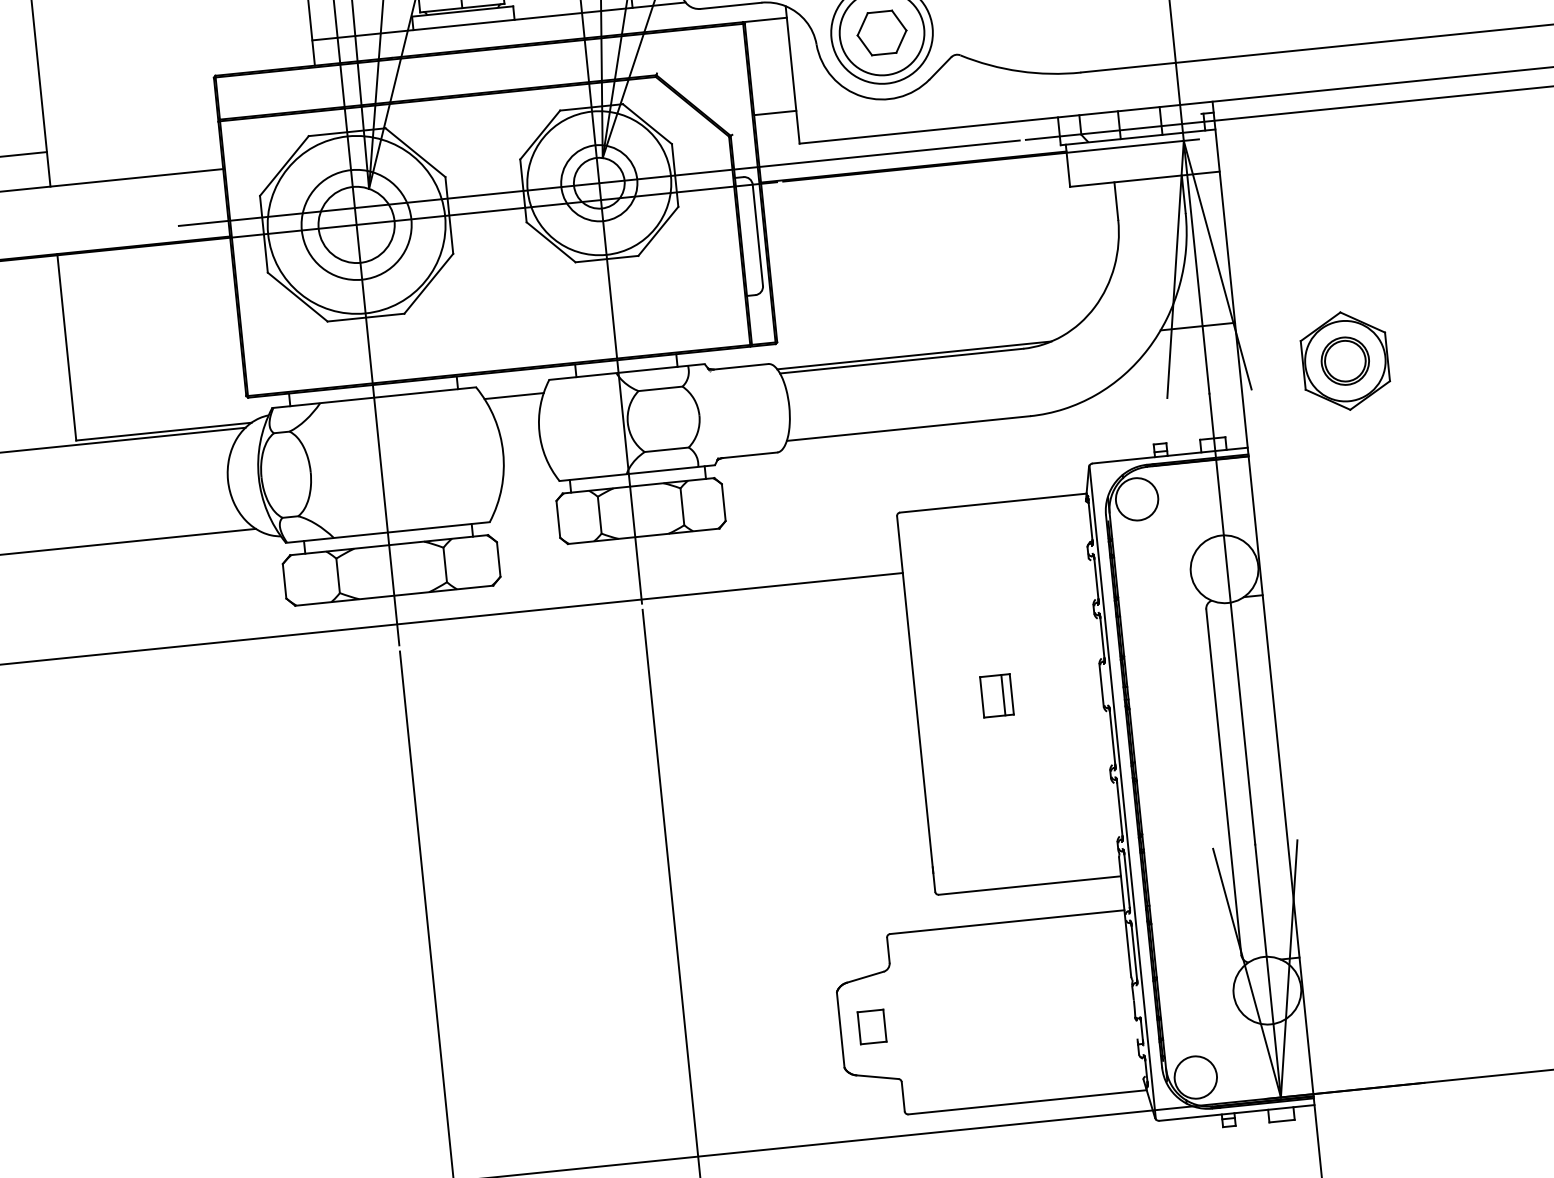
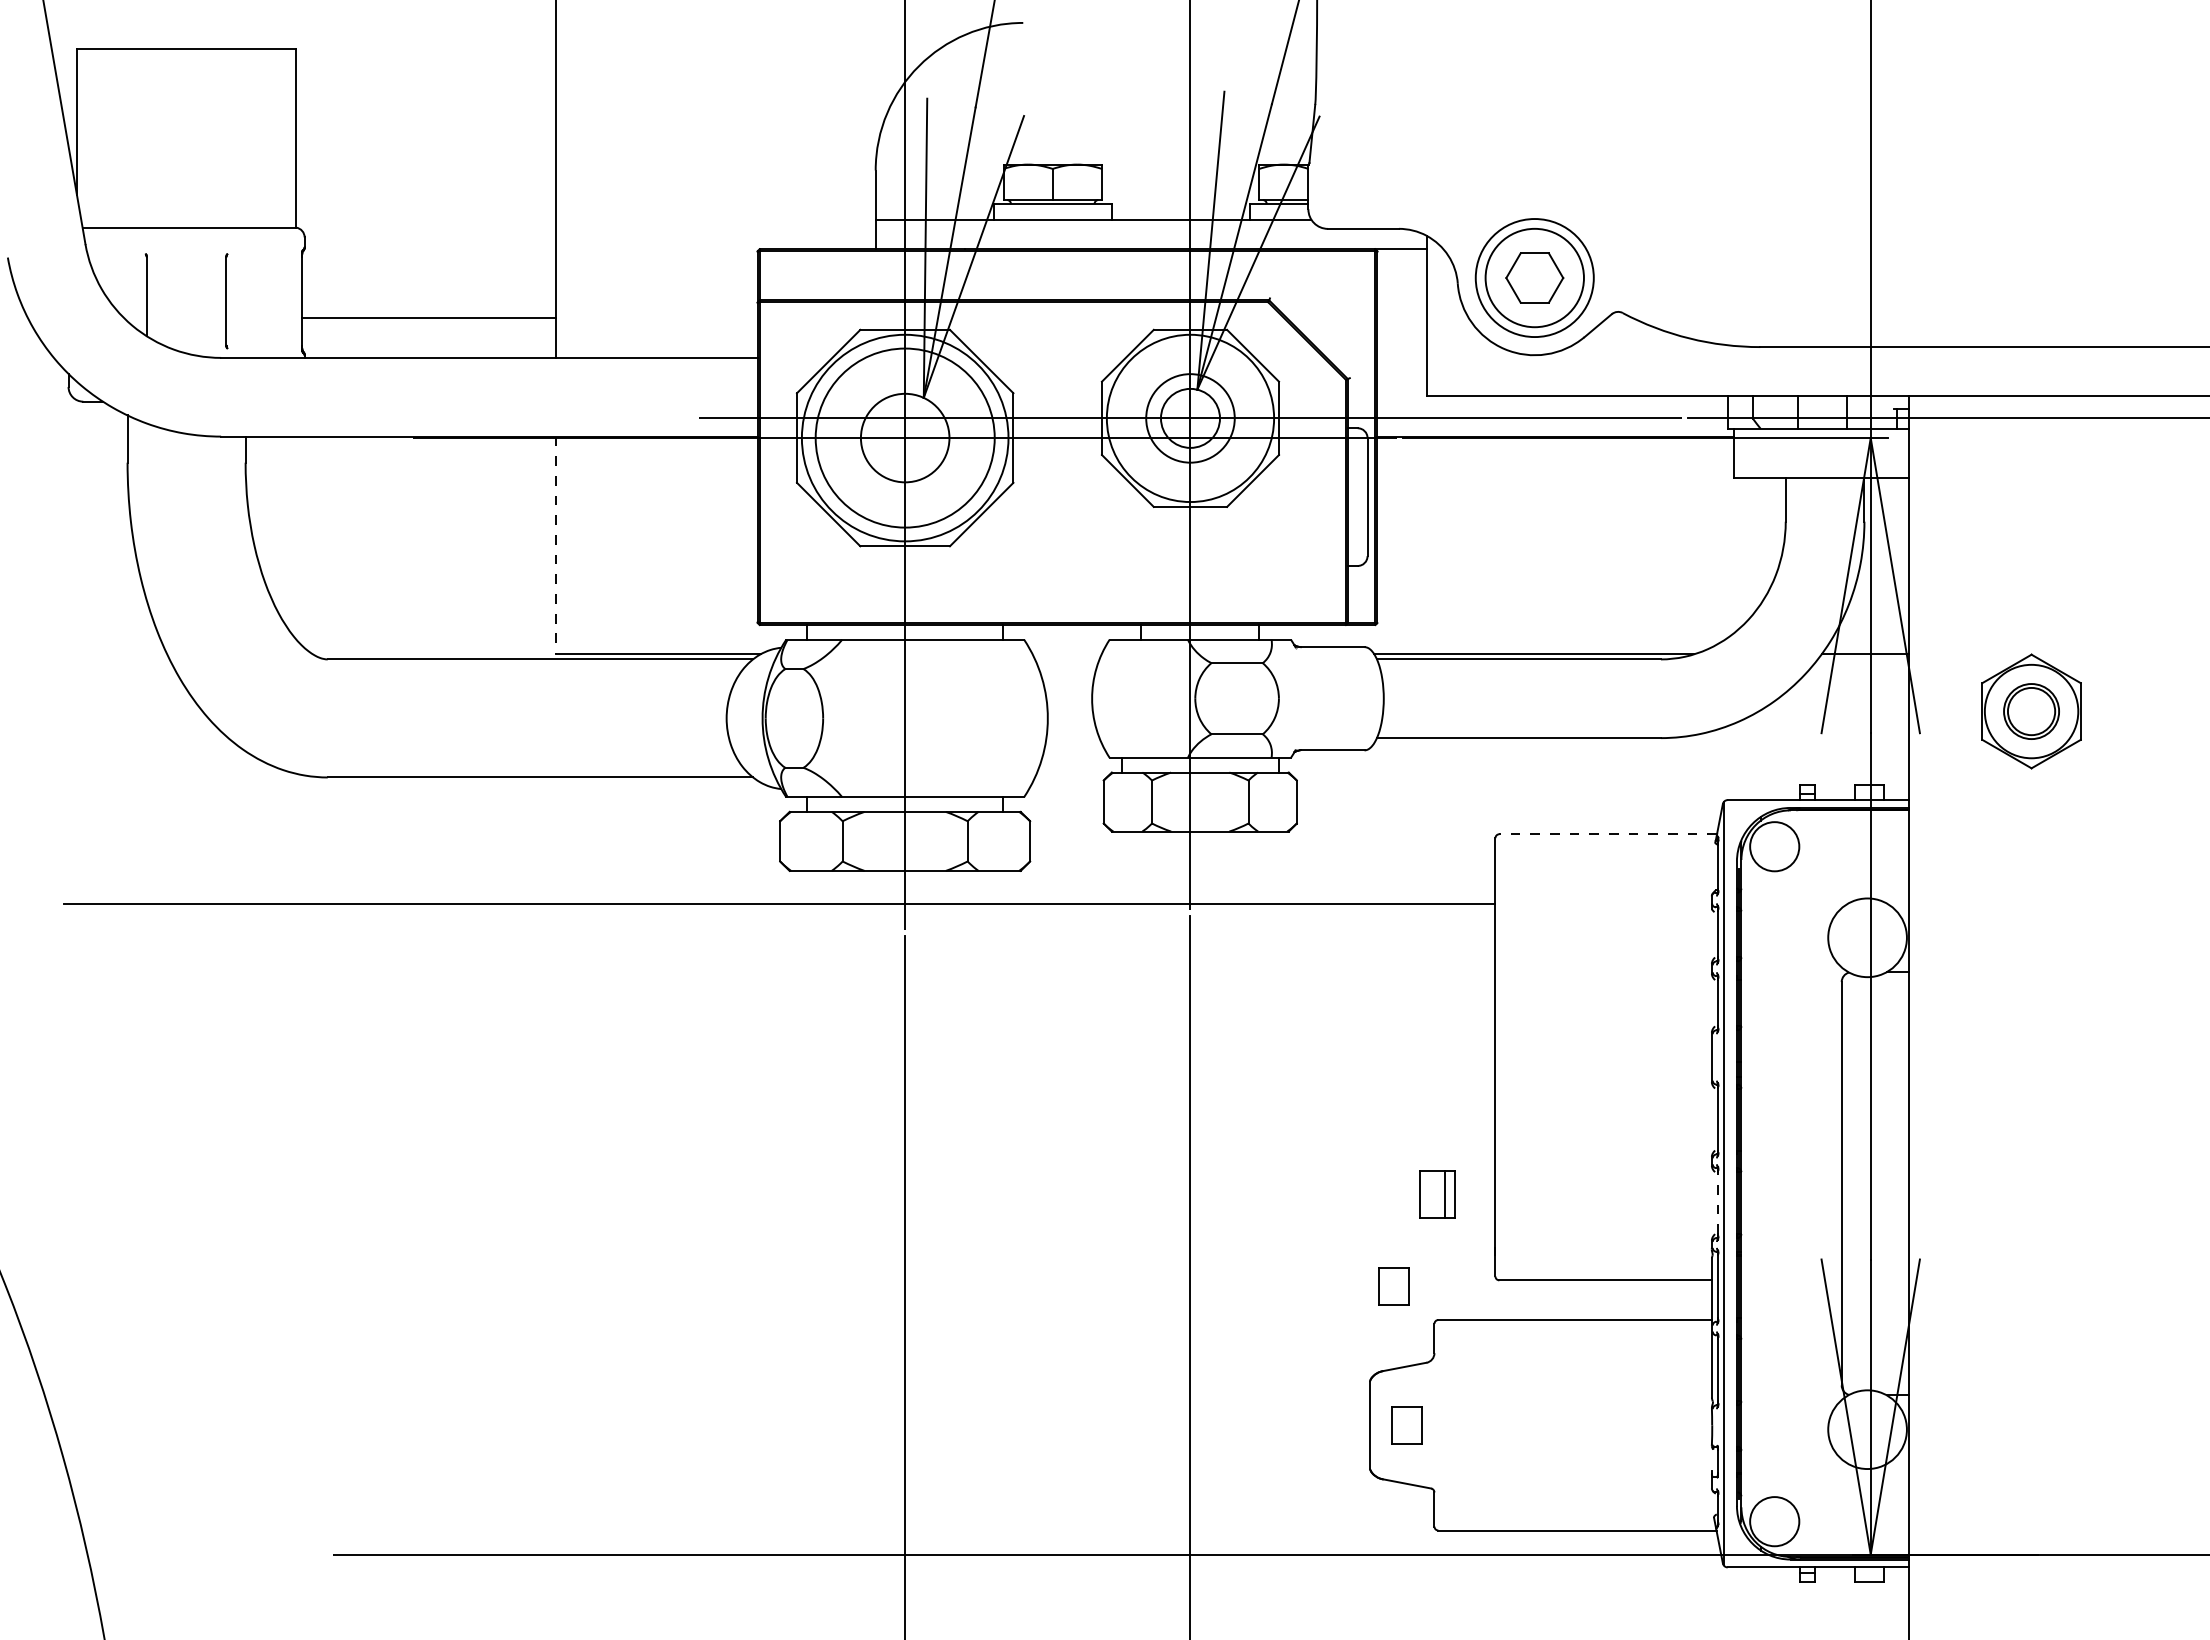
line: (774, 112) -> (1401, 357), removed
circle: (356, 225) -> (905, 438), size x1.4
line: (66, 347) -> (555, 545), solid -> dashed
line: (513, 396) -> (1066, 654), removed
line: (993, 503) -> (1608, 834), solid -> dashed
part: (996, 696) -> (1437, 1194), moved
line: (1119, 809) -> (1718, 1202), solid -> dashed
part: (848, 909) -> (1393, 1286), added

